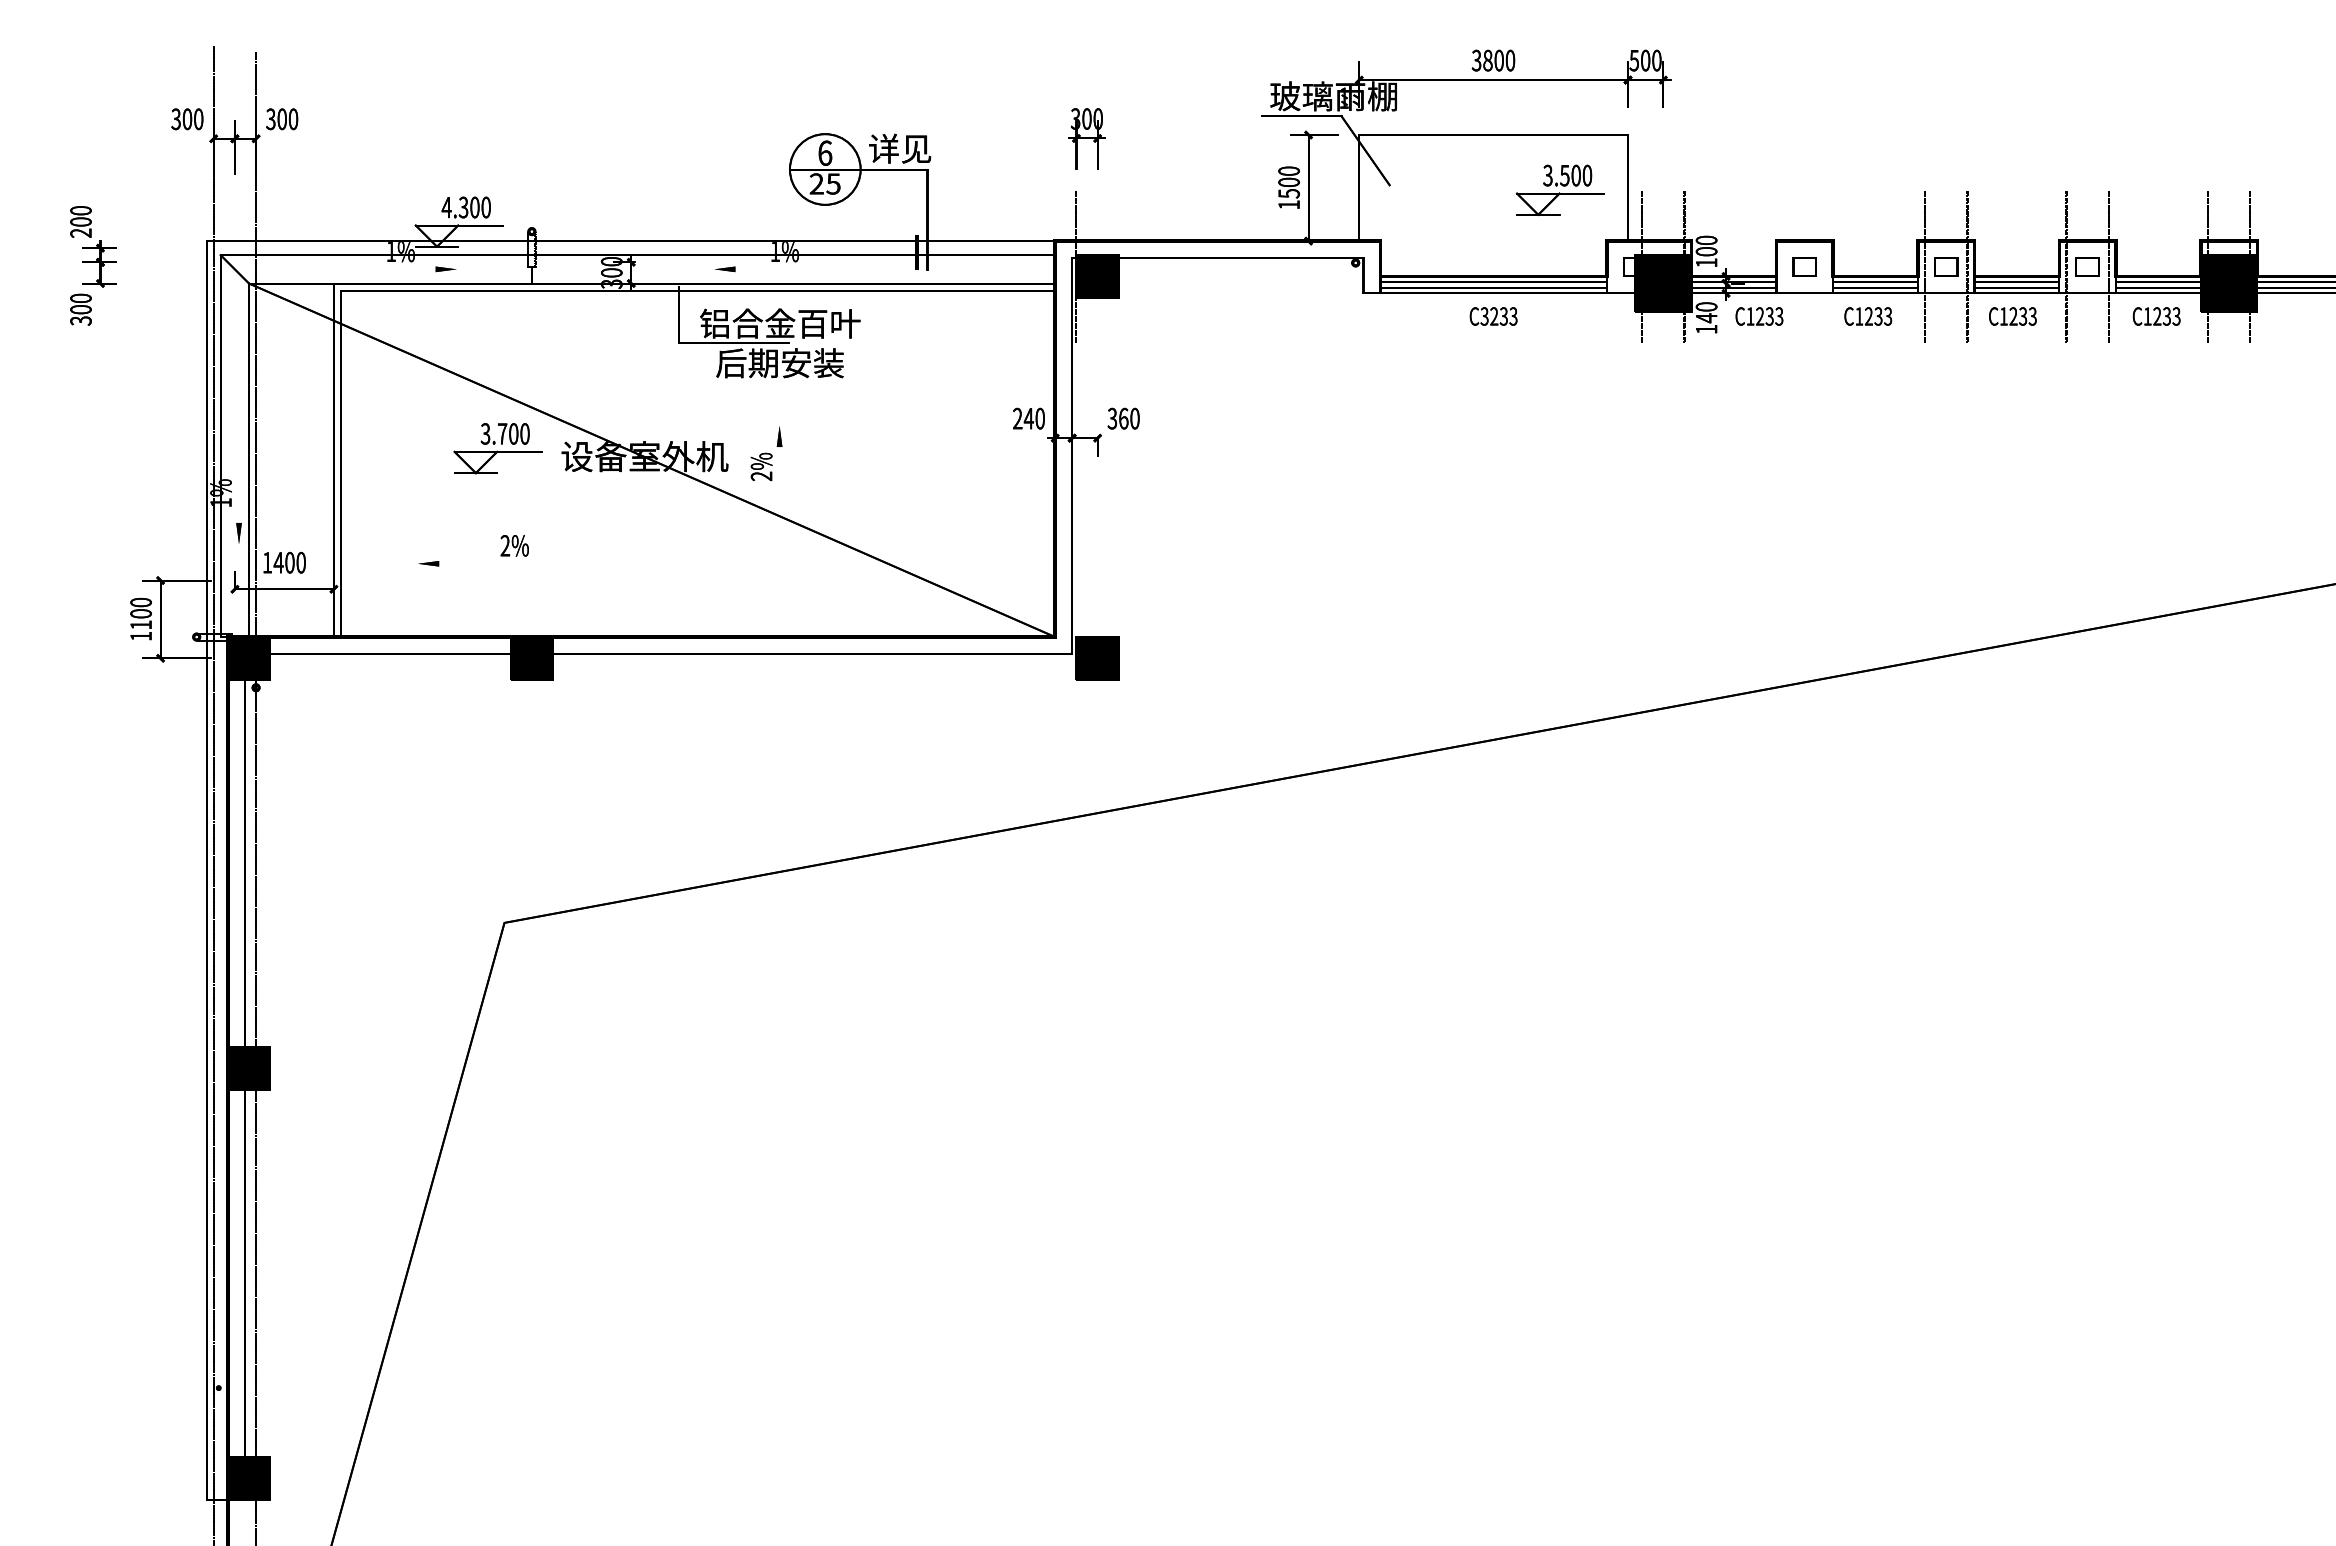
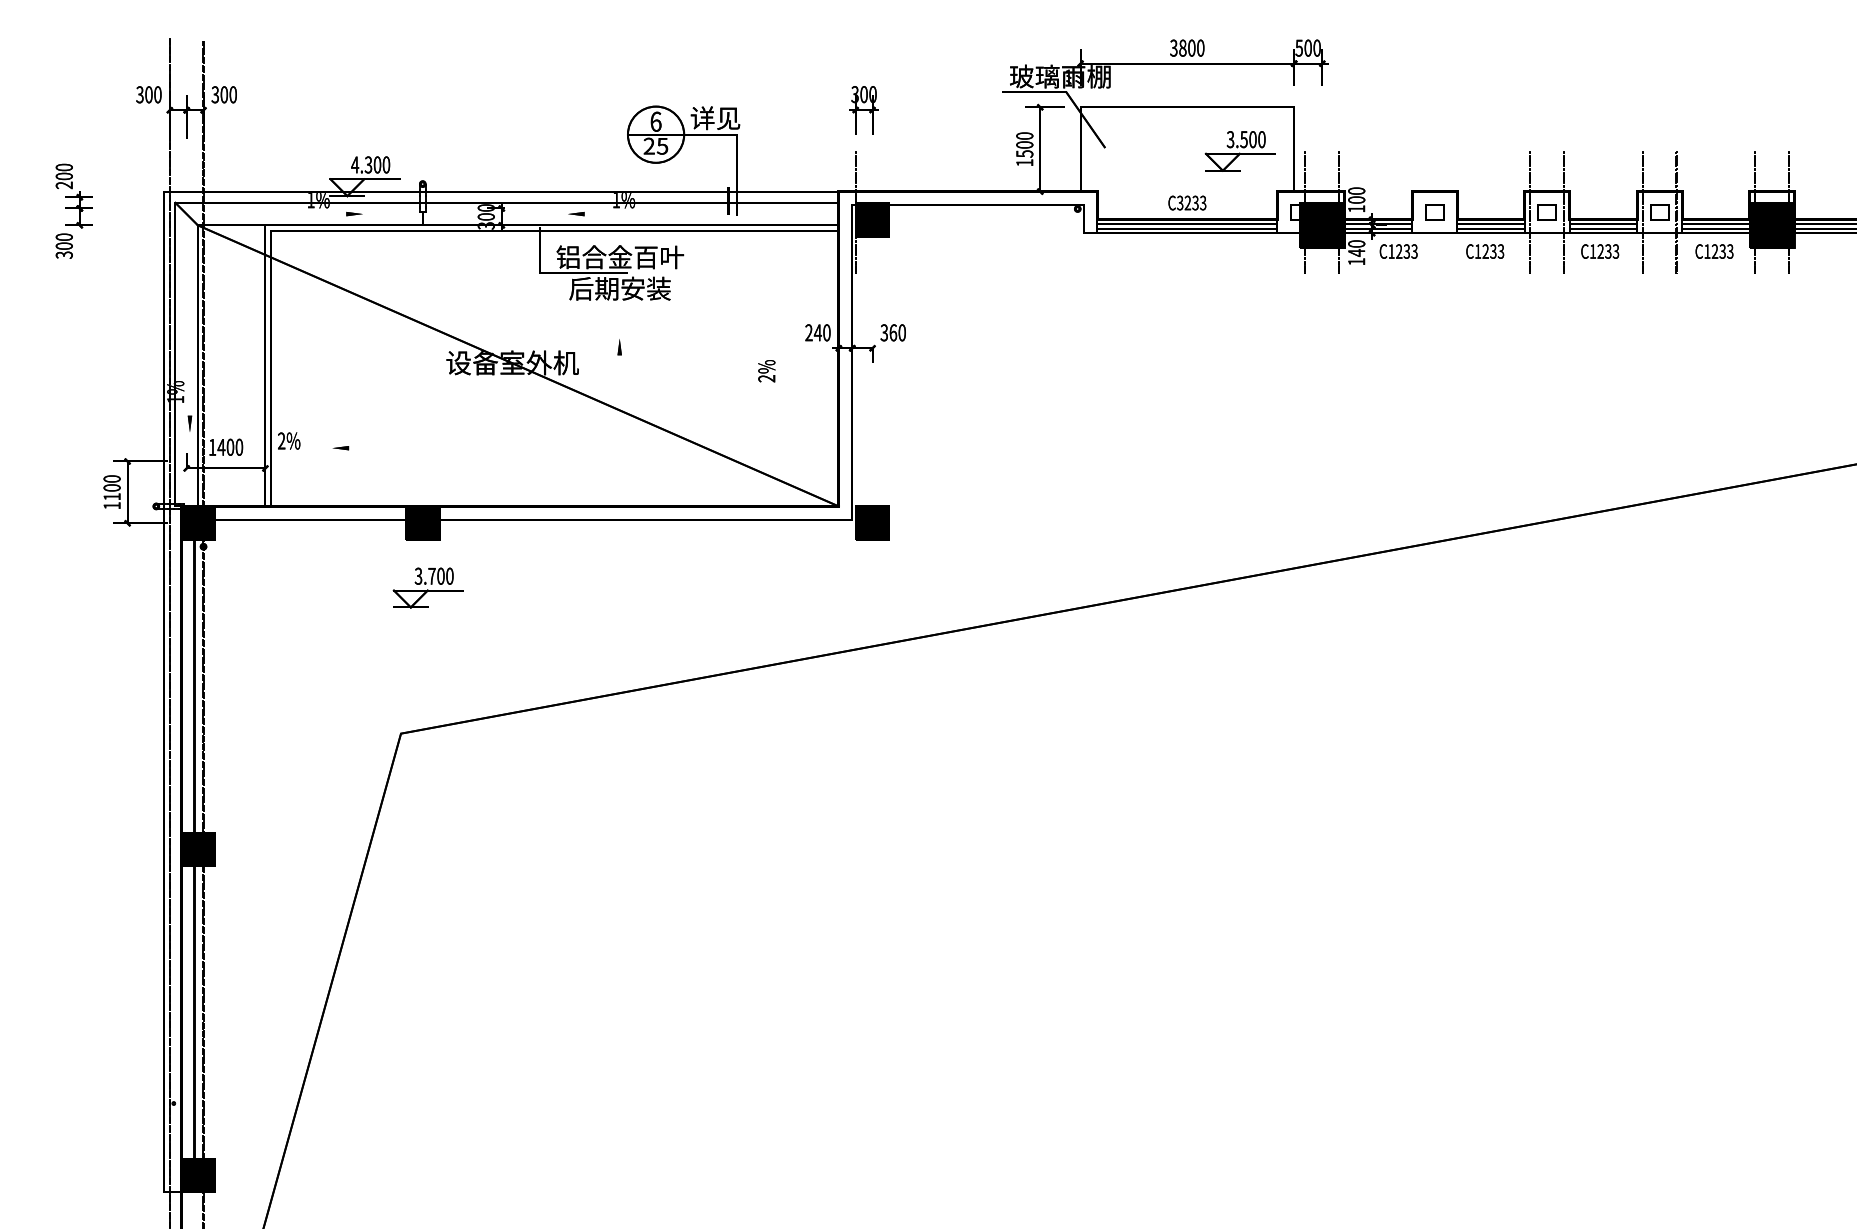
text: (1493, 316) -> (1187, 203), moved
part: (497, 448) -> (428, 587), moved
text: (761, 466) -> (766, 370), moved
text: (514, 545) -> (288, 440), moved

